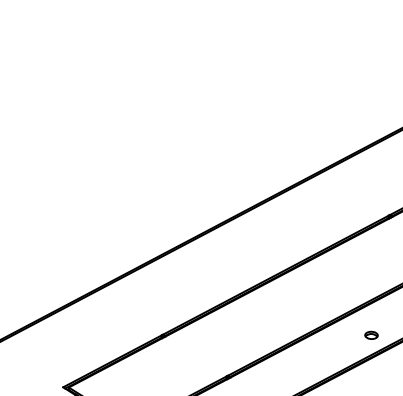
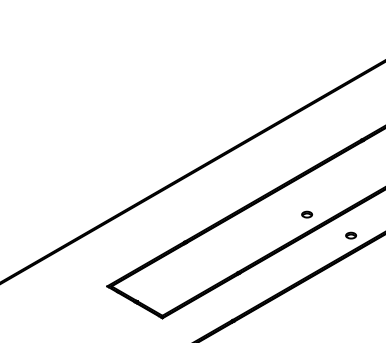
part: (317, 306) -> (307, 214), added

